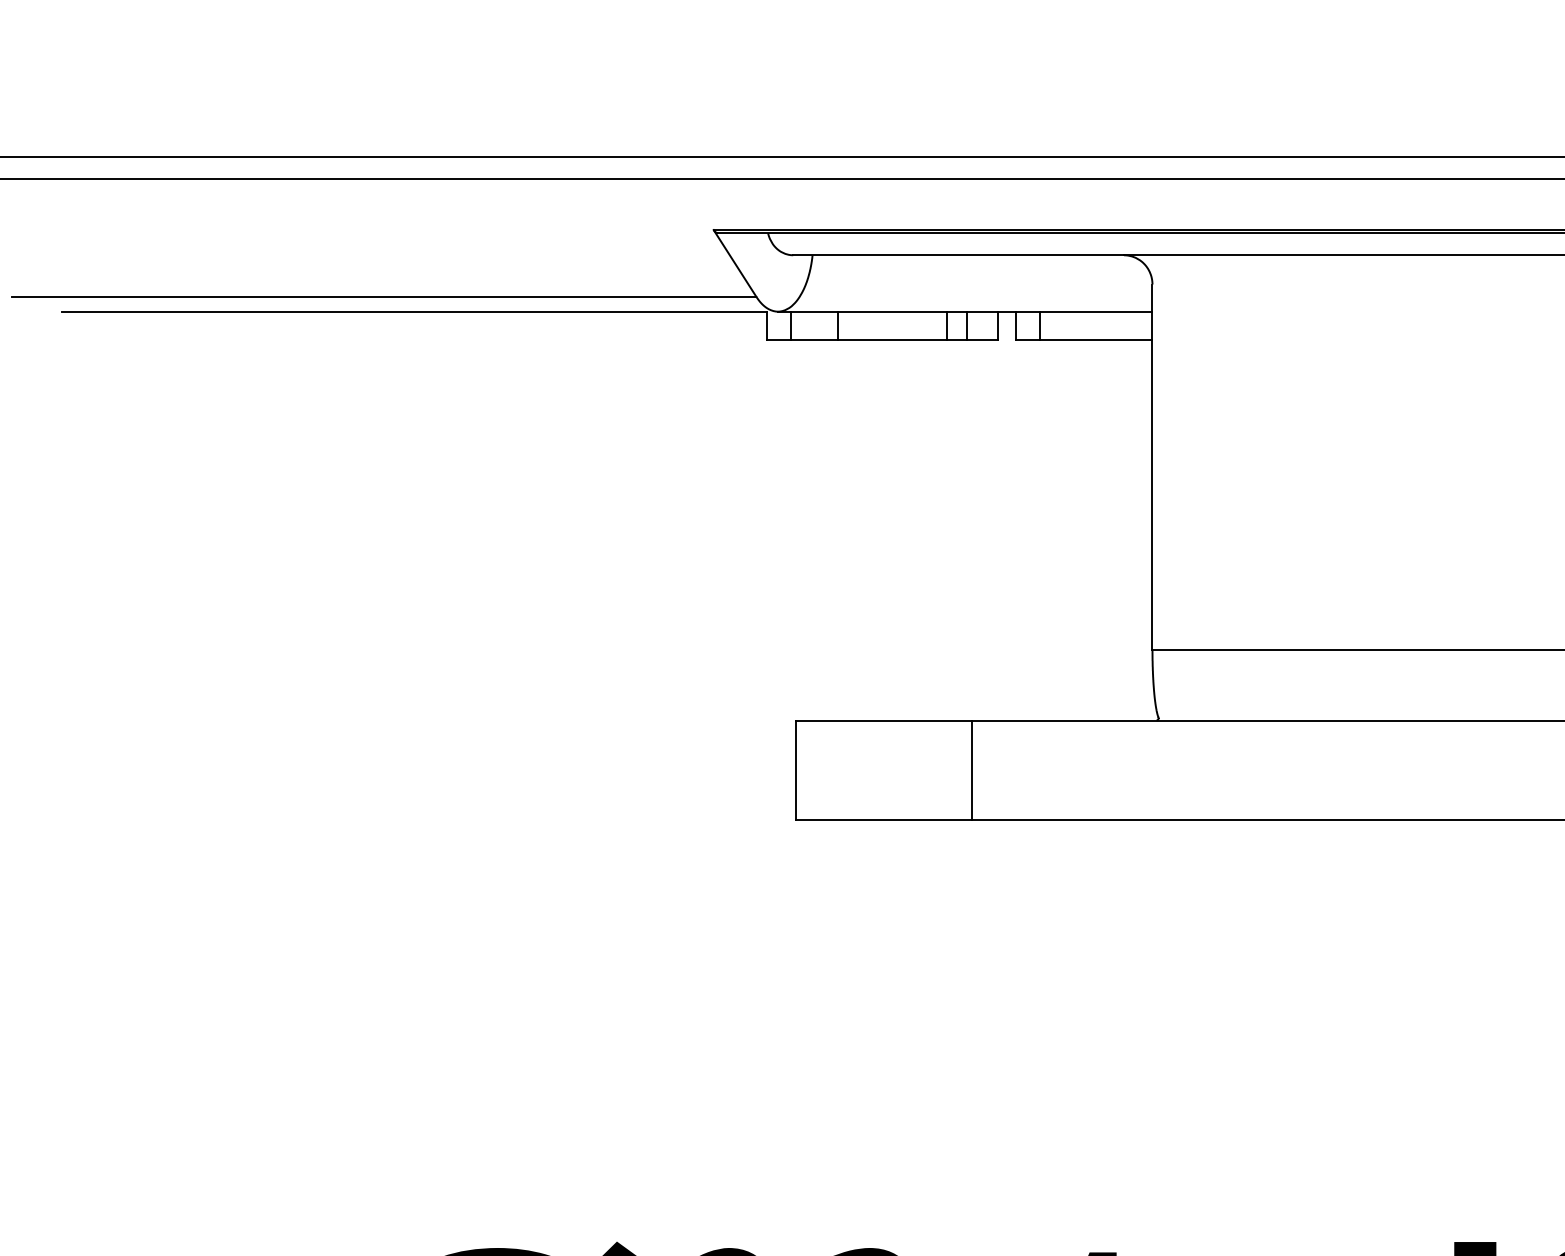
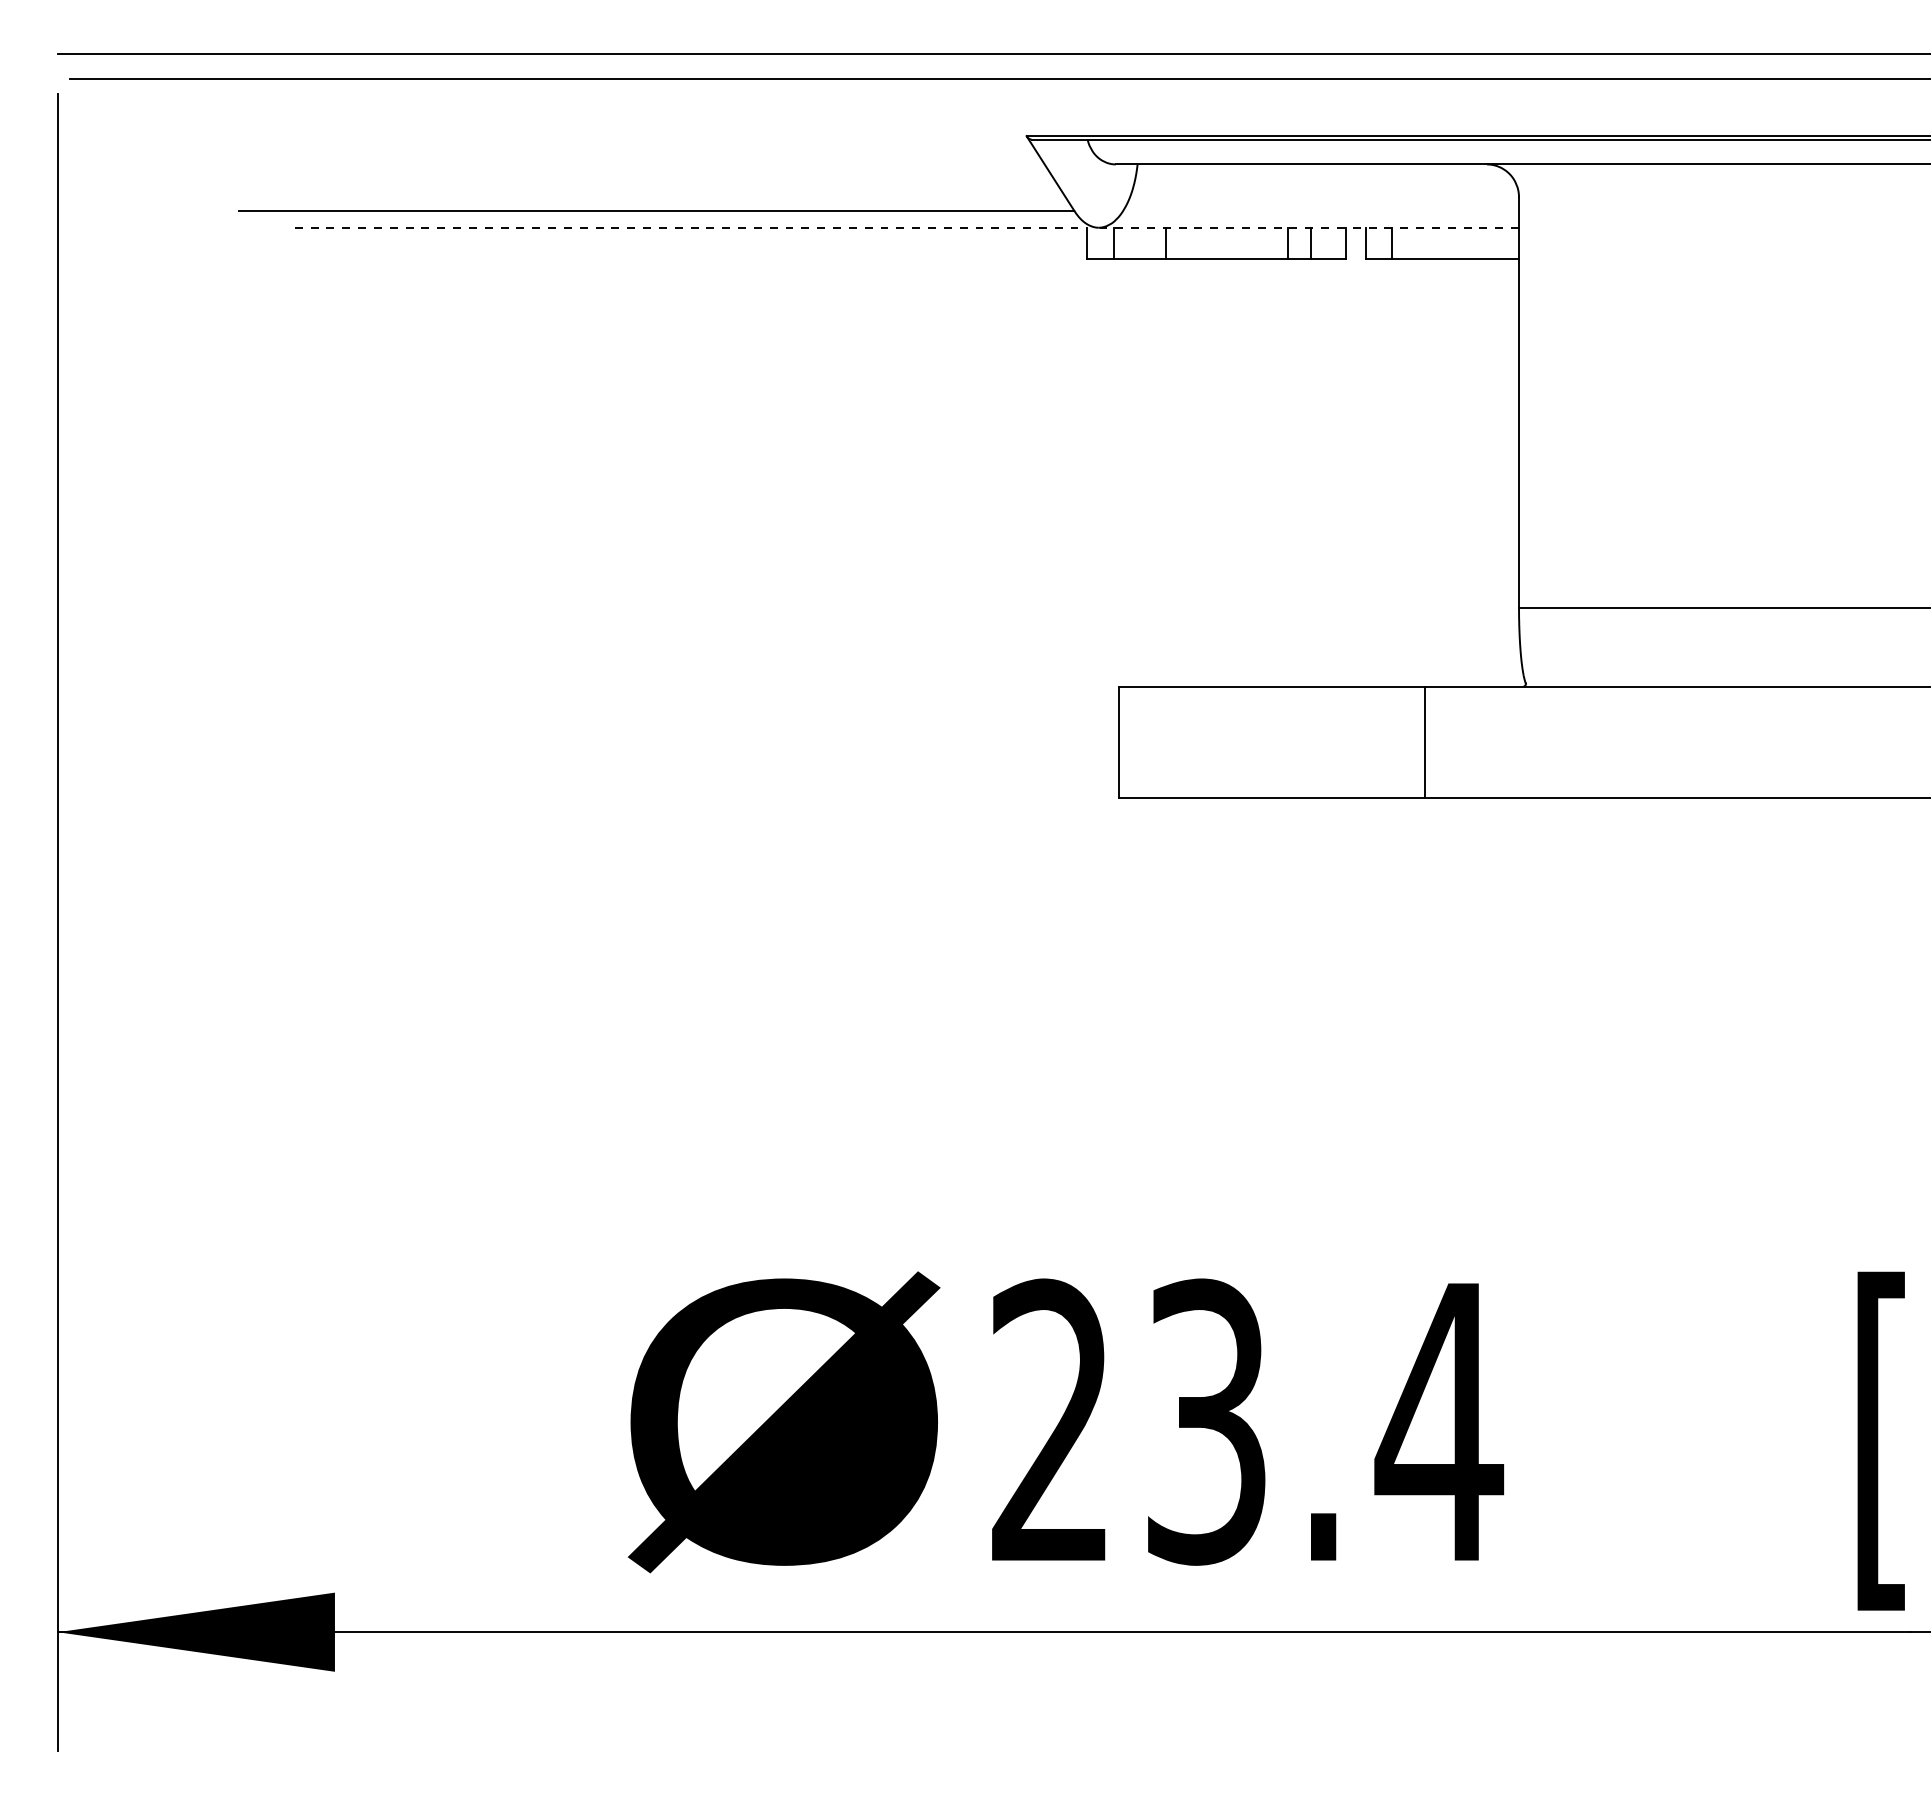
line: (415, 311) -> (691, 227), solid -> dashed
line: (964, 311) -> (1308, 227), solid -> dashed
line: (972, 769) -> (1425, 741), moved

